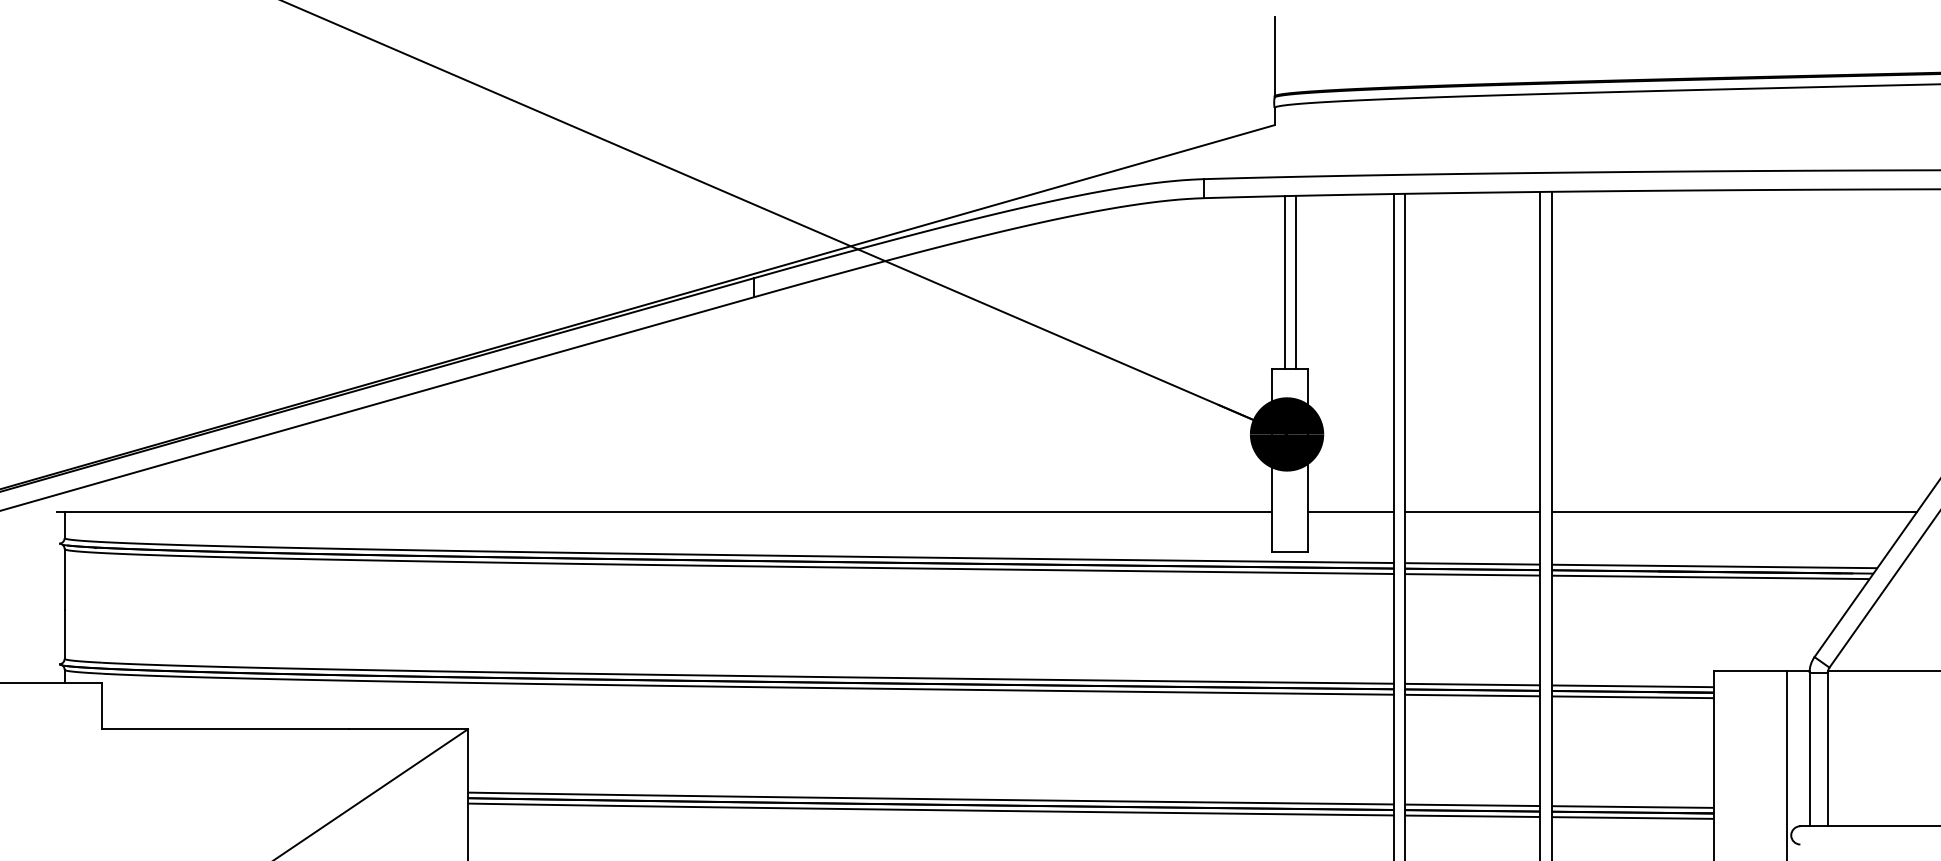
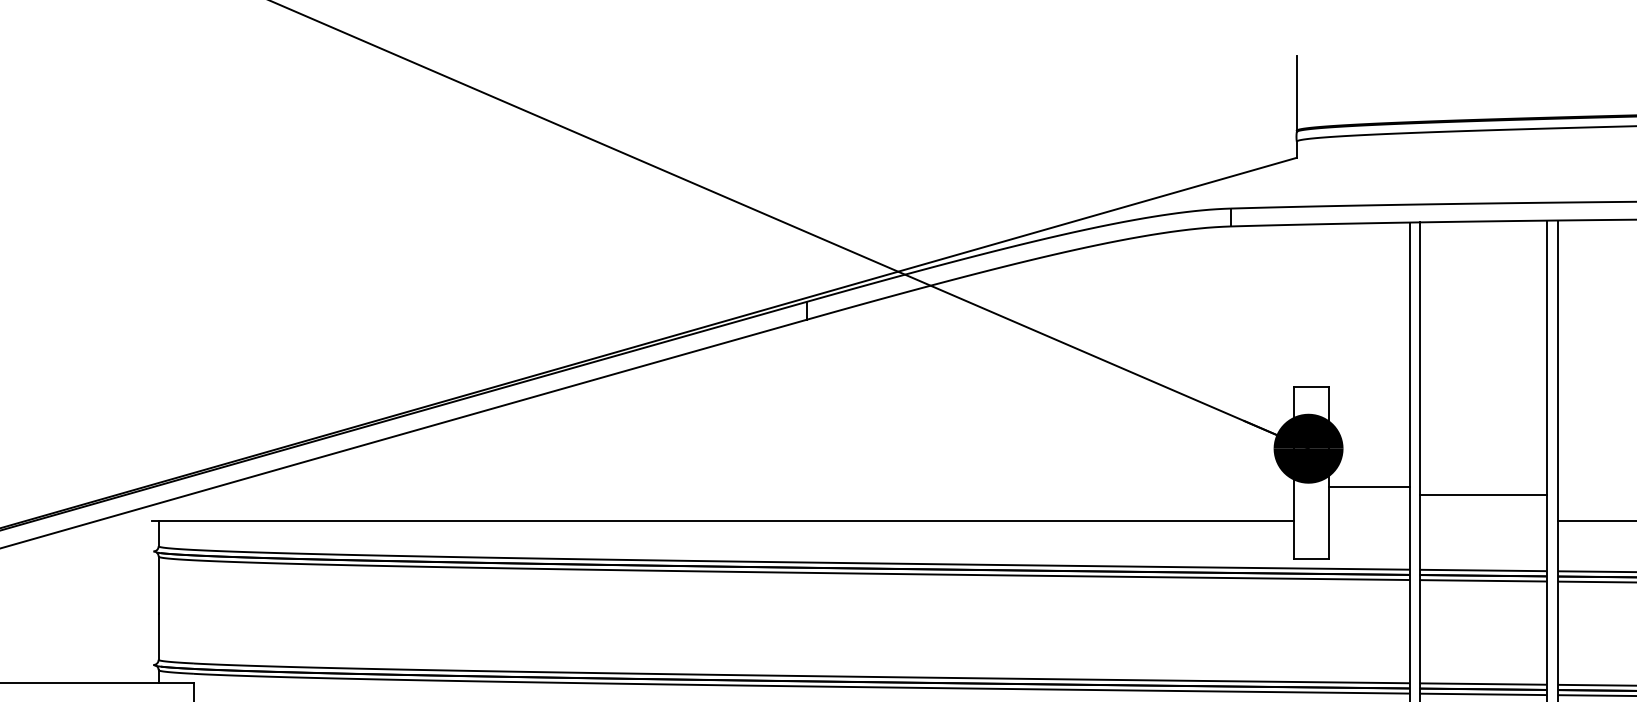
line: (1295, 281) -> (1316, 304), removed
line: (1284, 282) -> (1306, 305), removed
line: (1351, 511) -> (1369, 486), moved
line: (1472, 511) -> (1483, 494), moved

